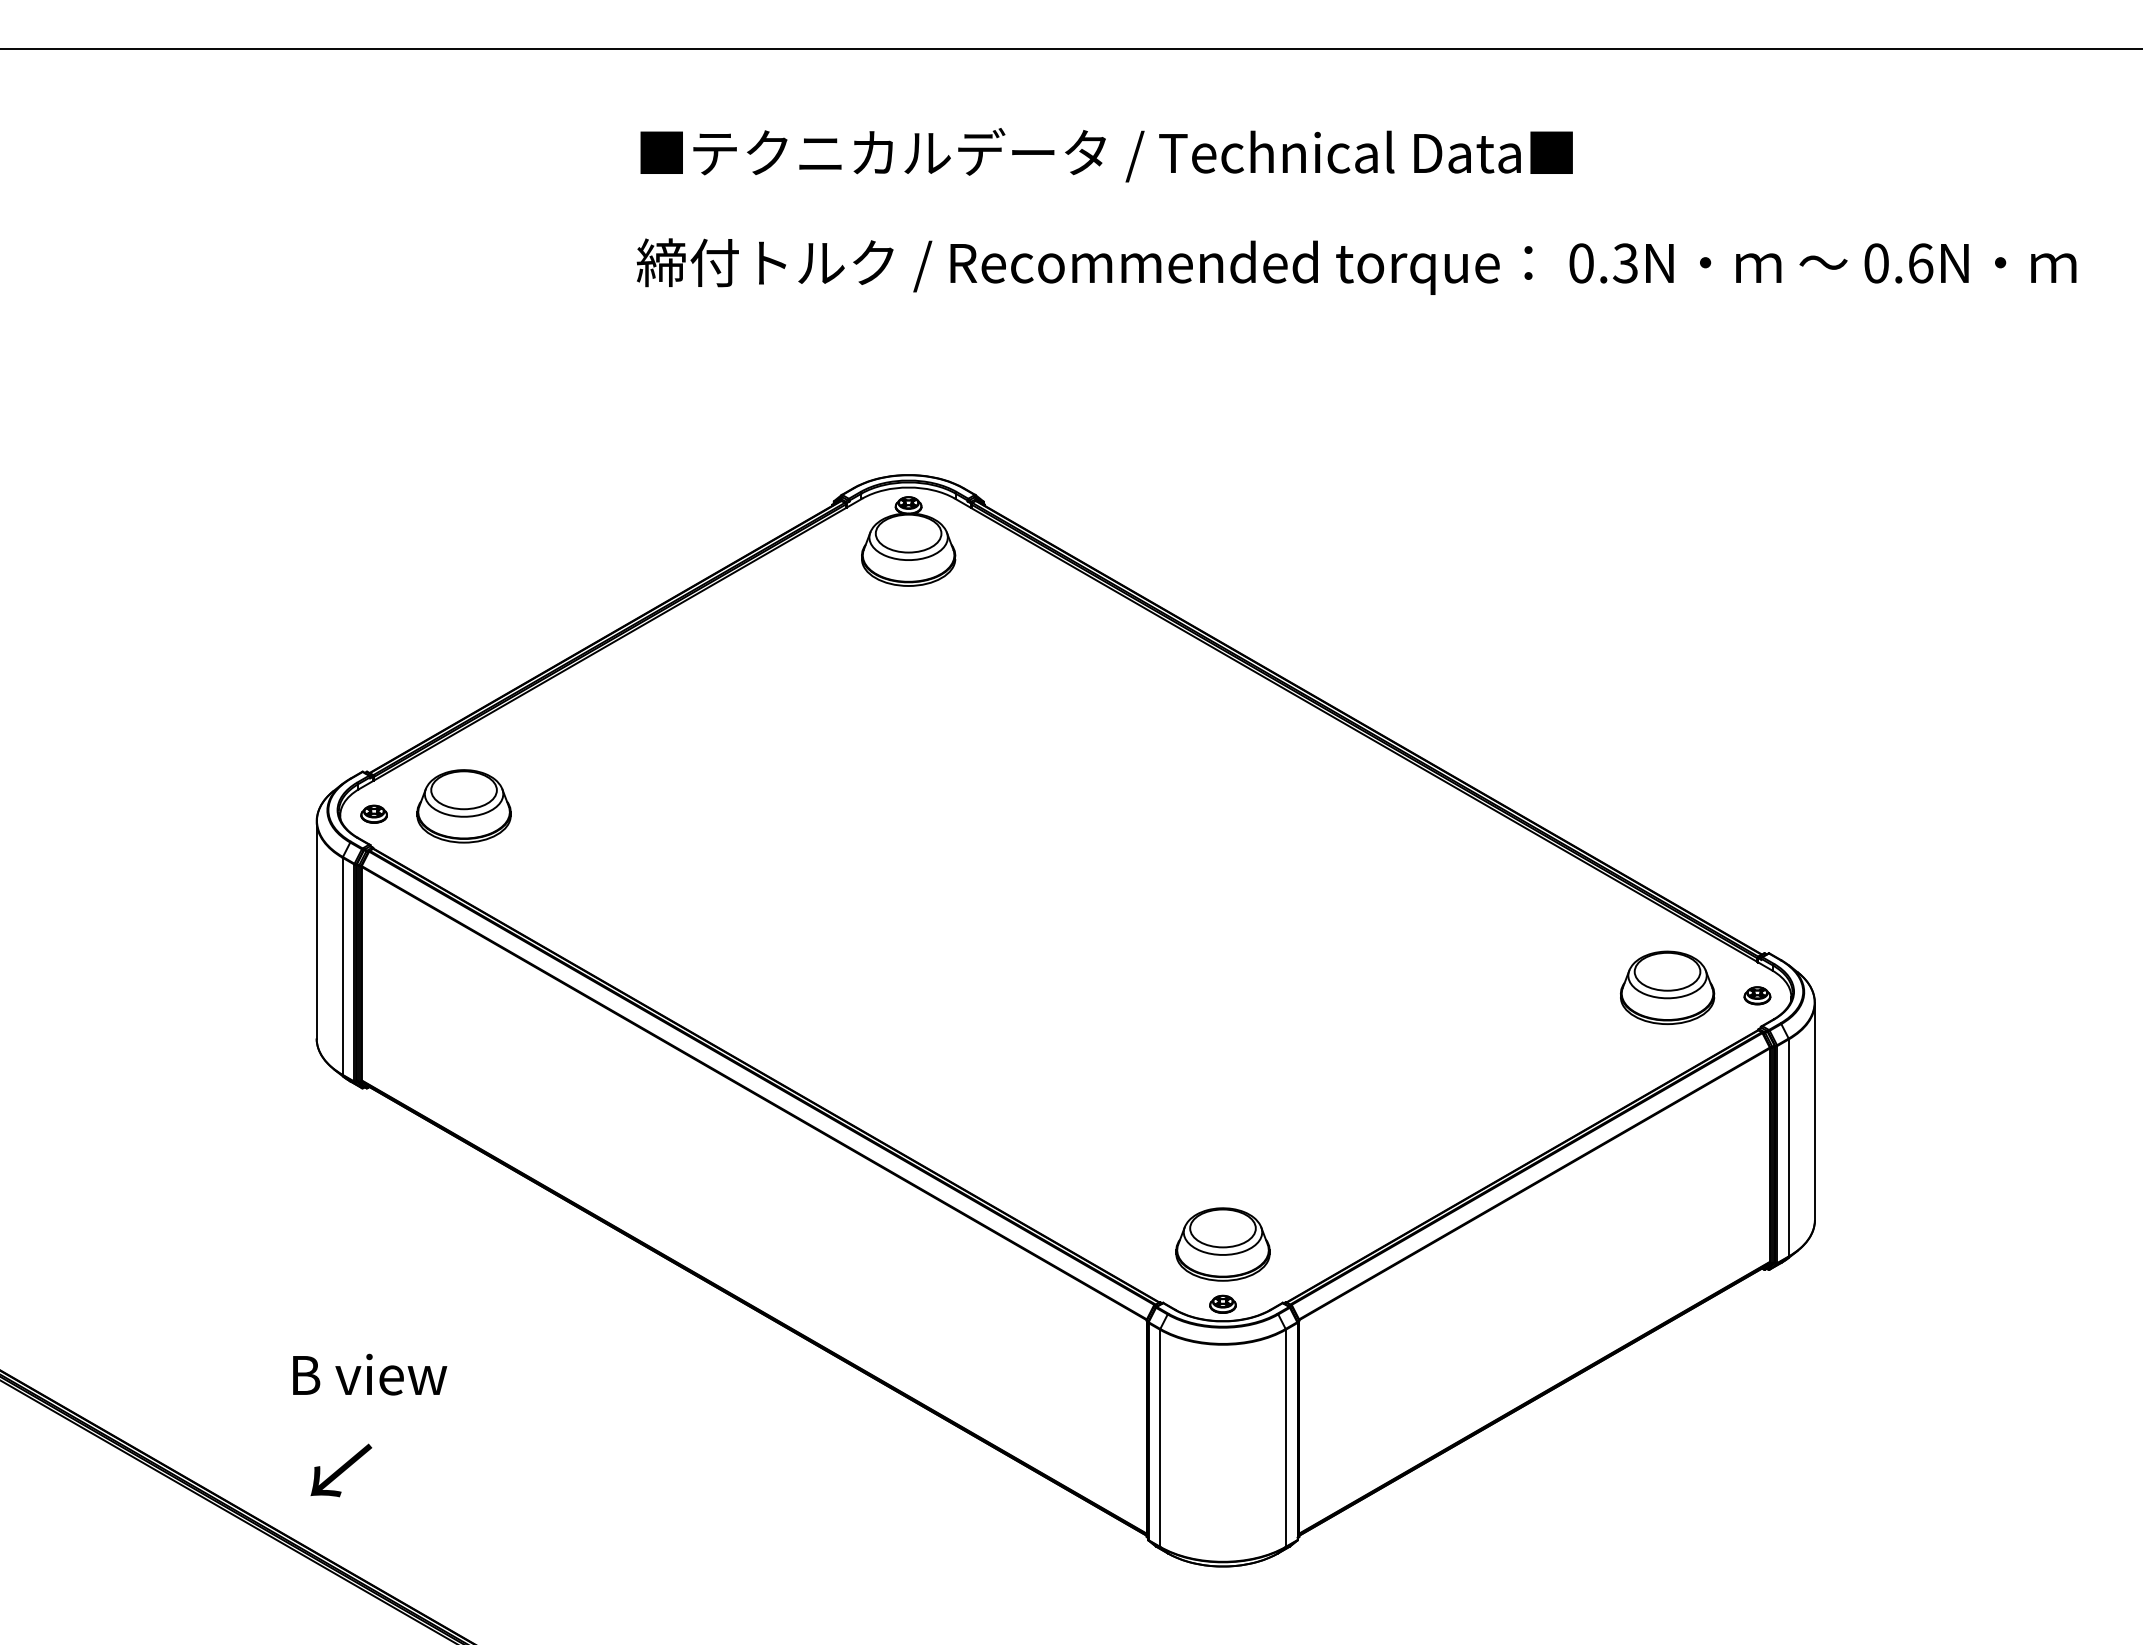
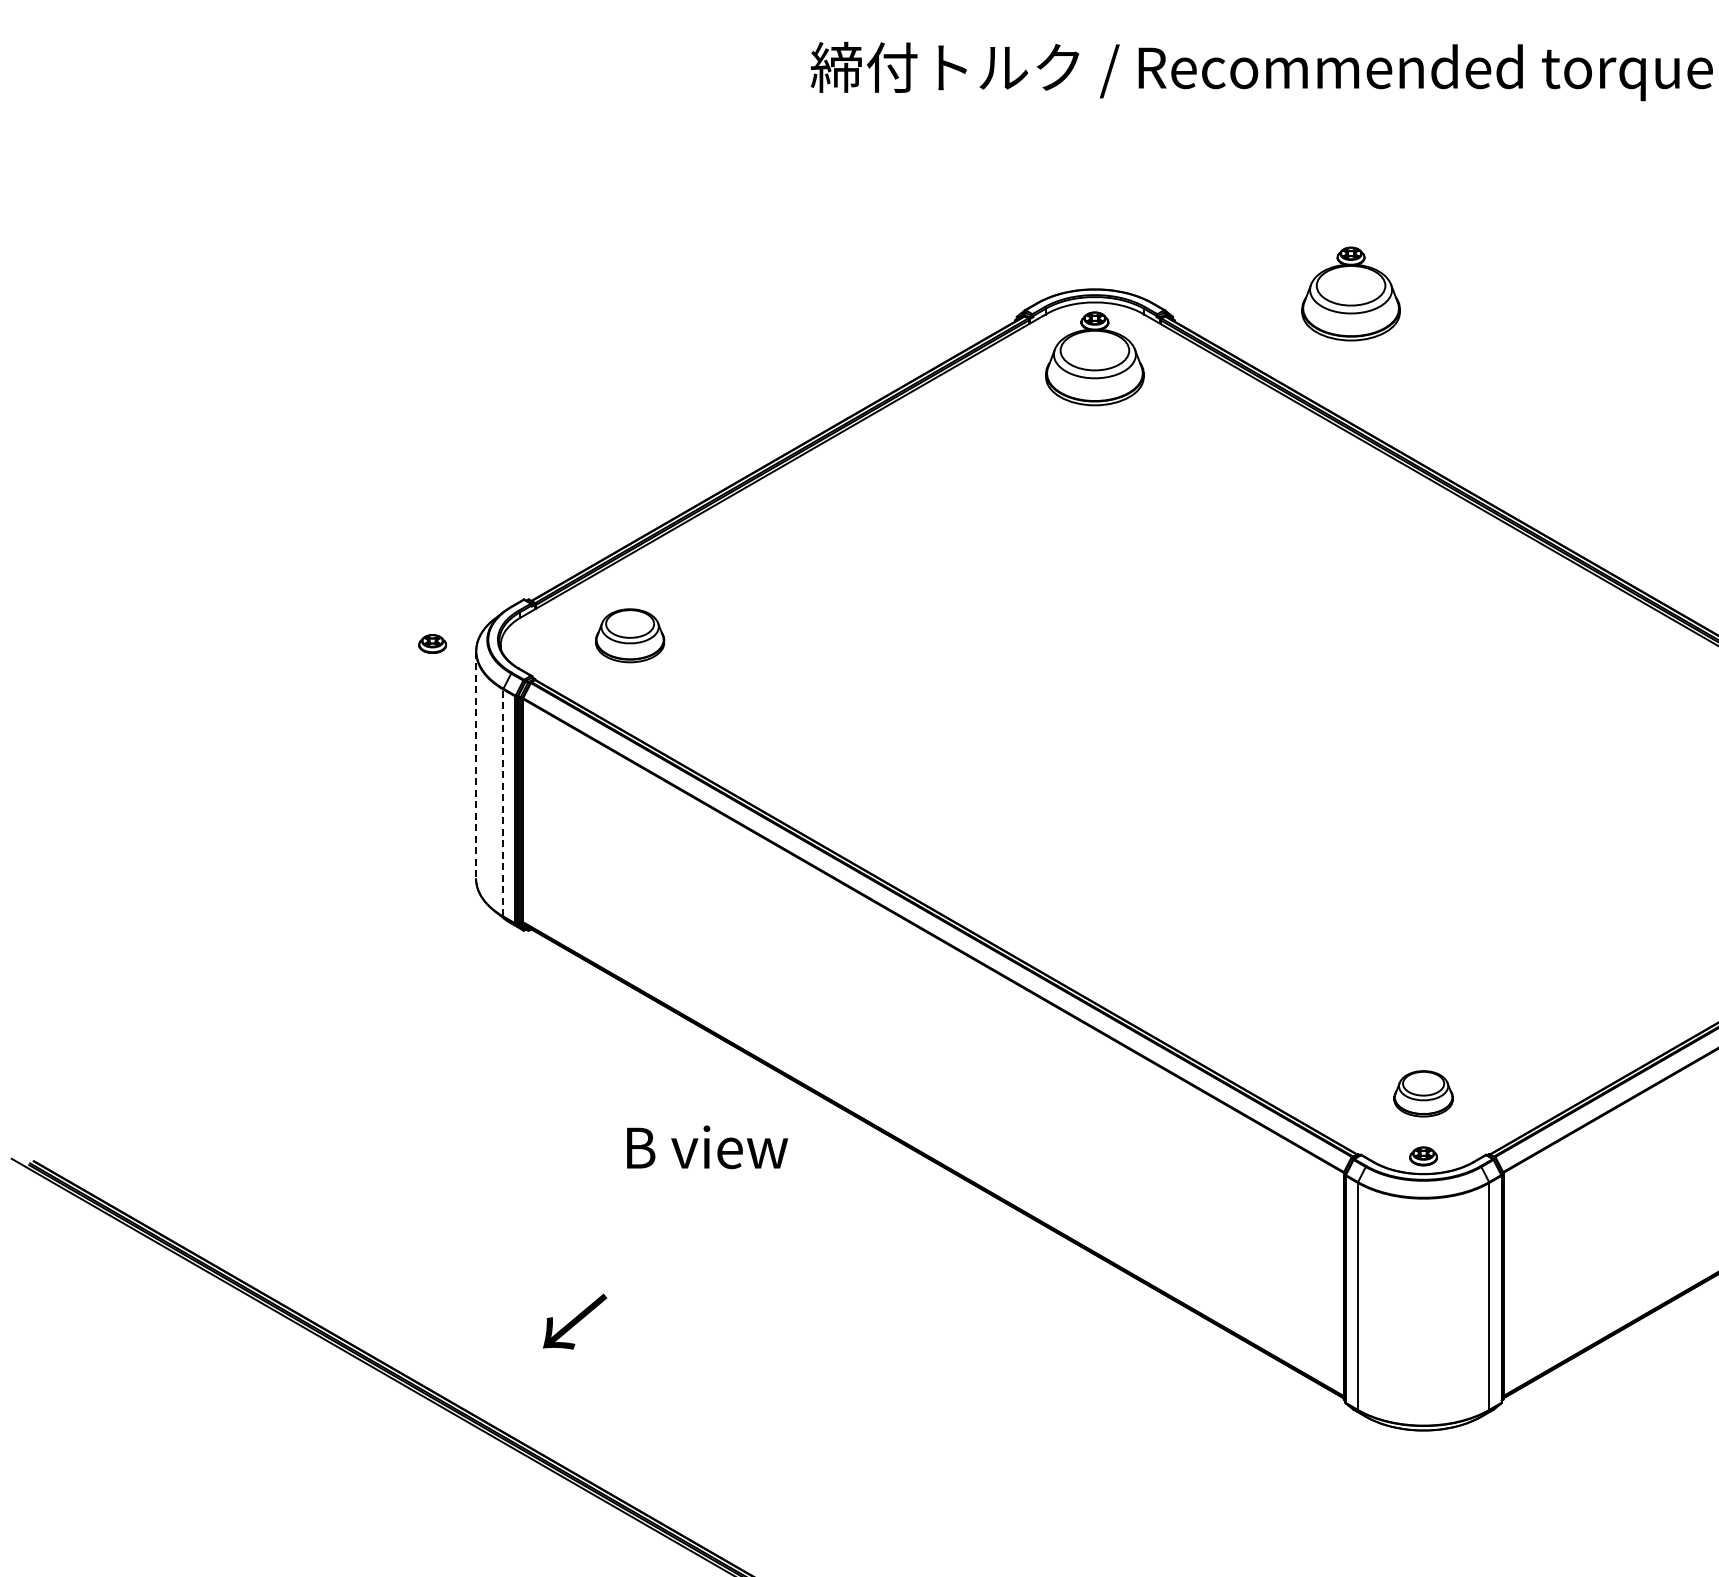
part: (1153, 479) -> (1350, 294), added
part: (463, 806) -> (629, 635), size x0.7
part: (373, 813) -> (431, 643), moved
line: (316, 930) -> (475, 765), solid -> dashed
line: (342, 966) -> (503, 803), solid -> dashed
part: (1222, 1244) -> (1423, 1093), size x0.6
text: (370, 1374) -> (707, 1147), moved
text: (341, 1470) -> (575, 1321), moved

